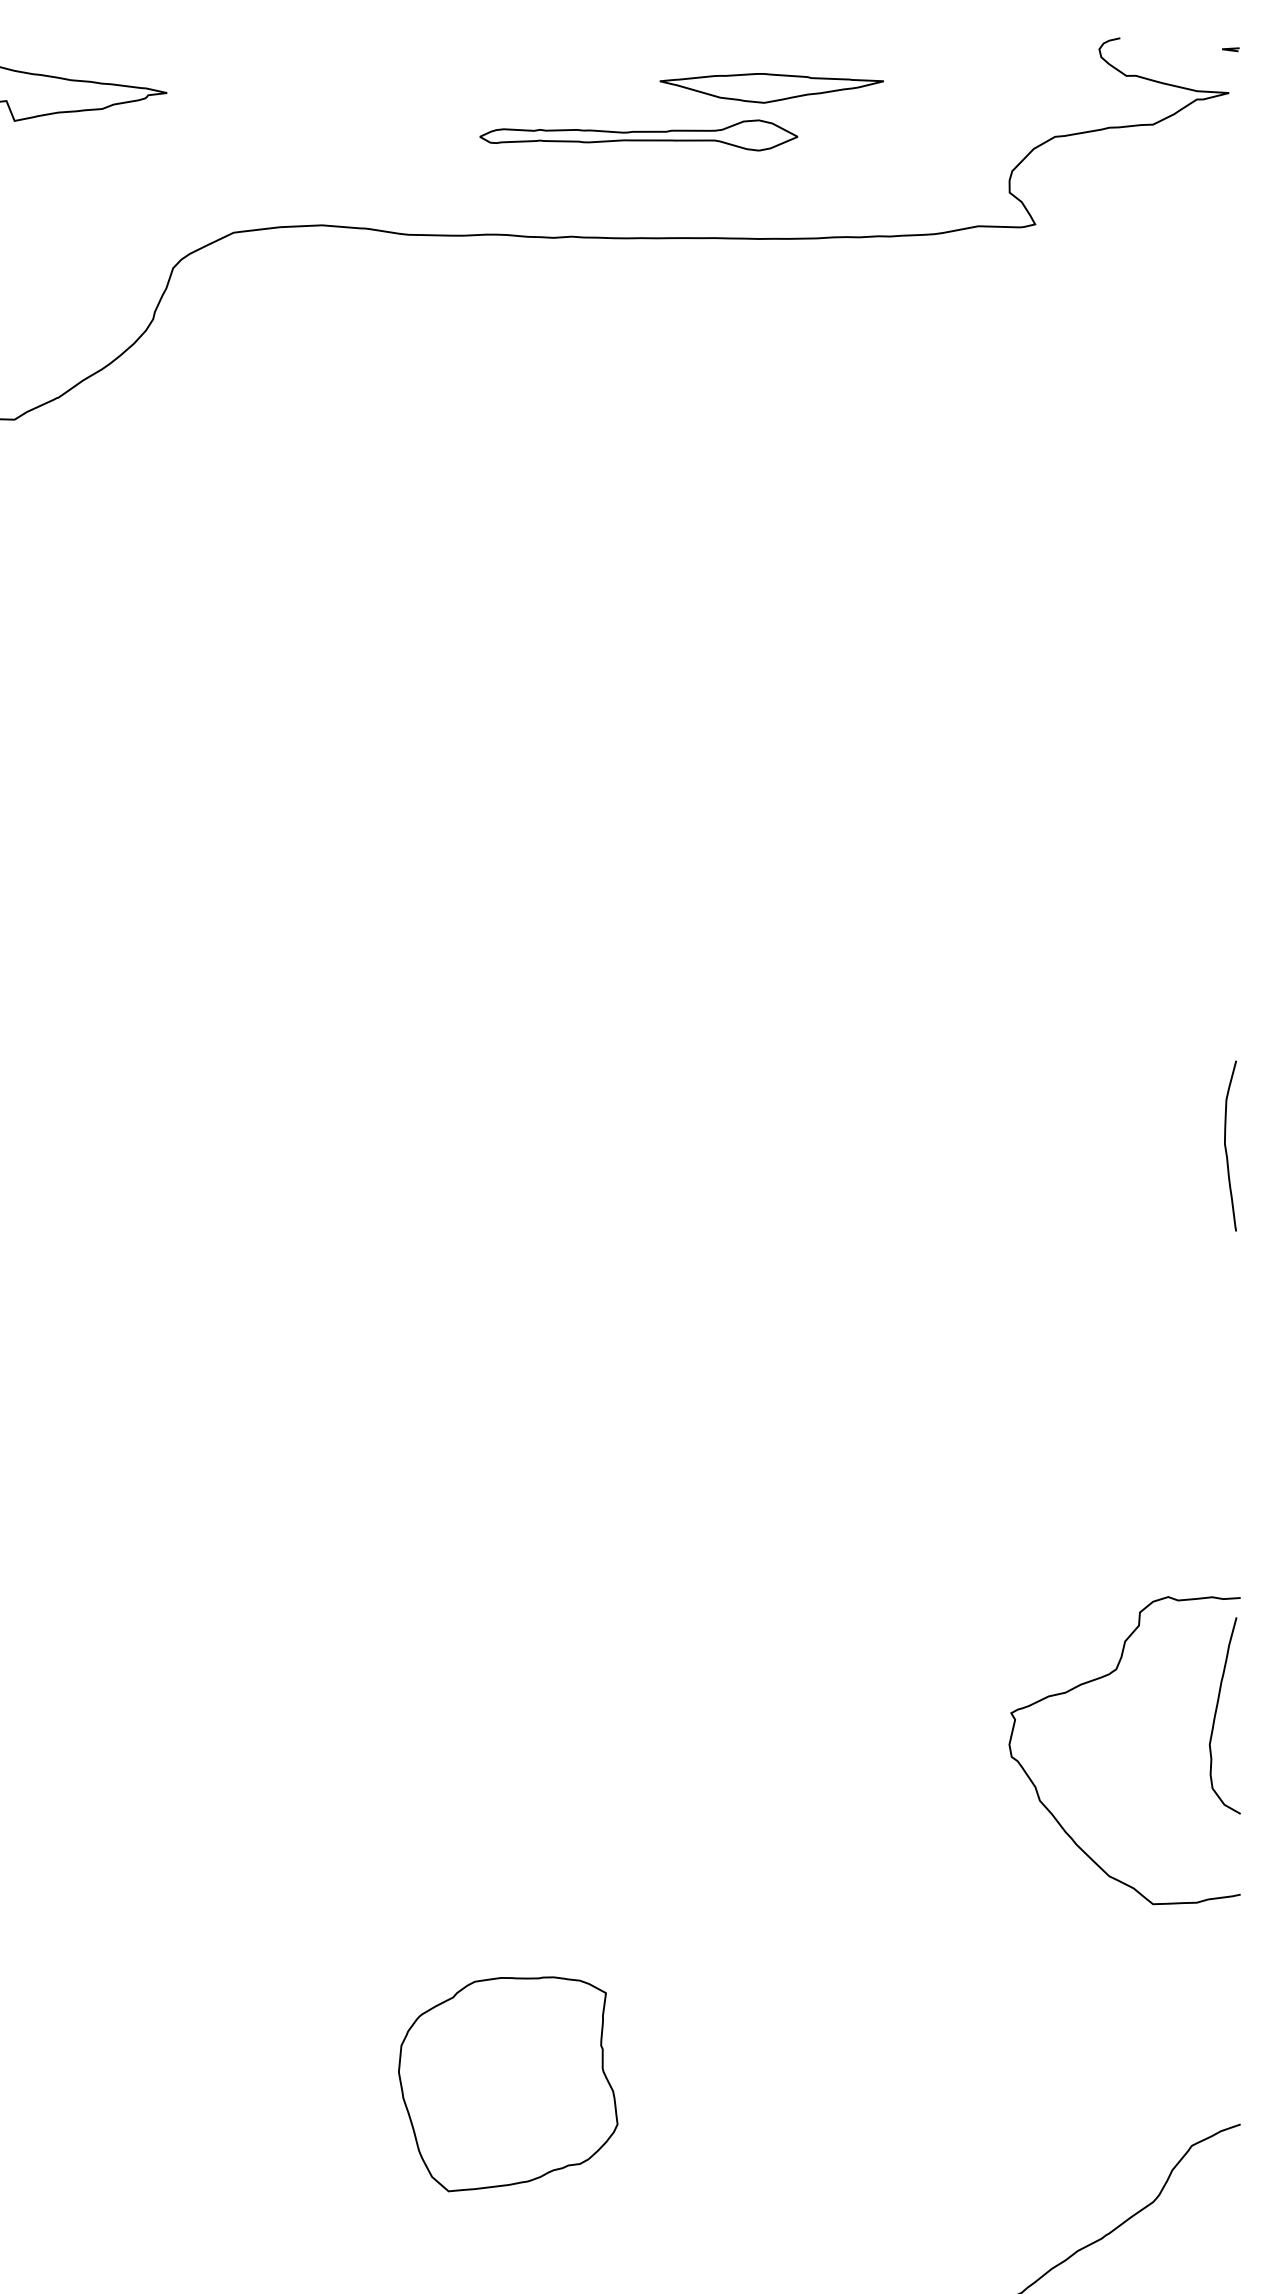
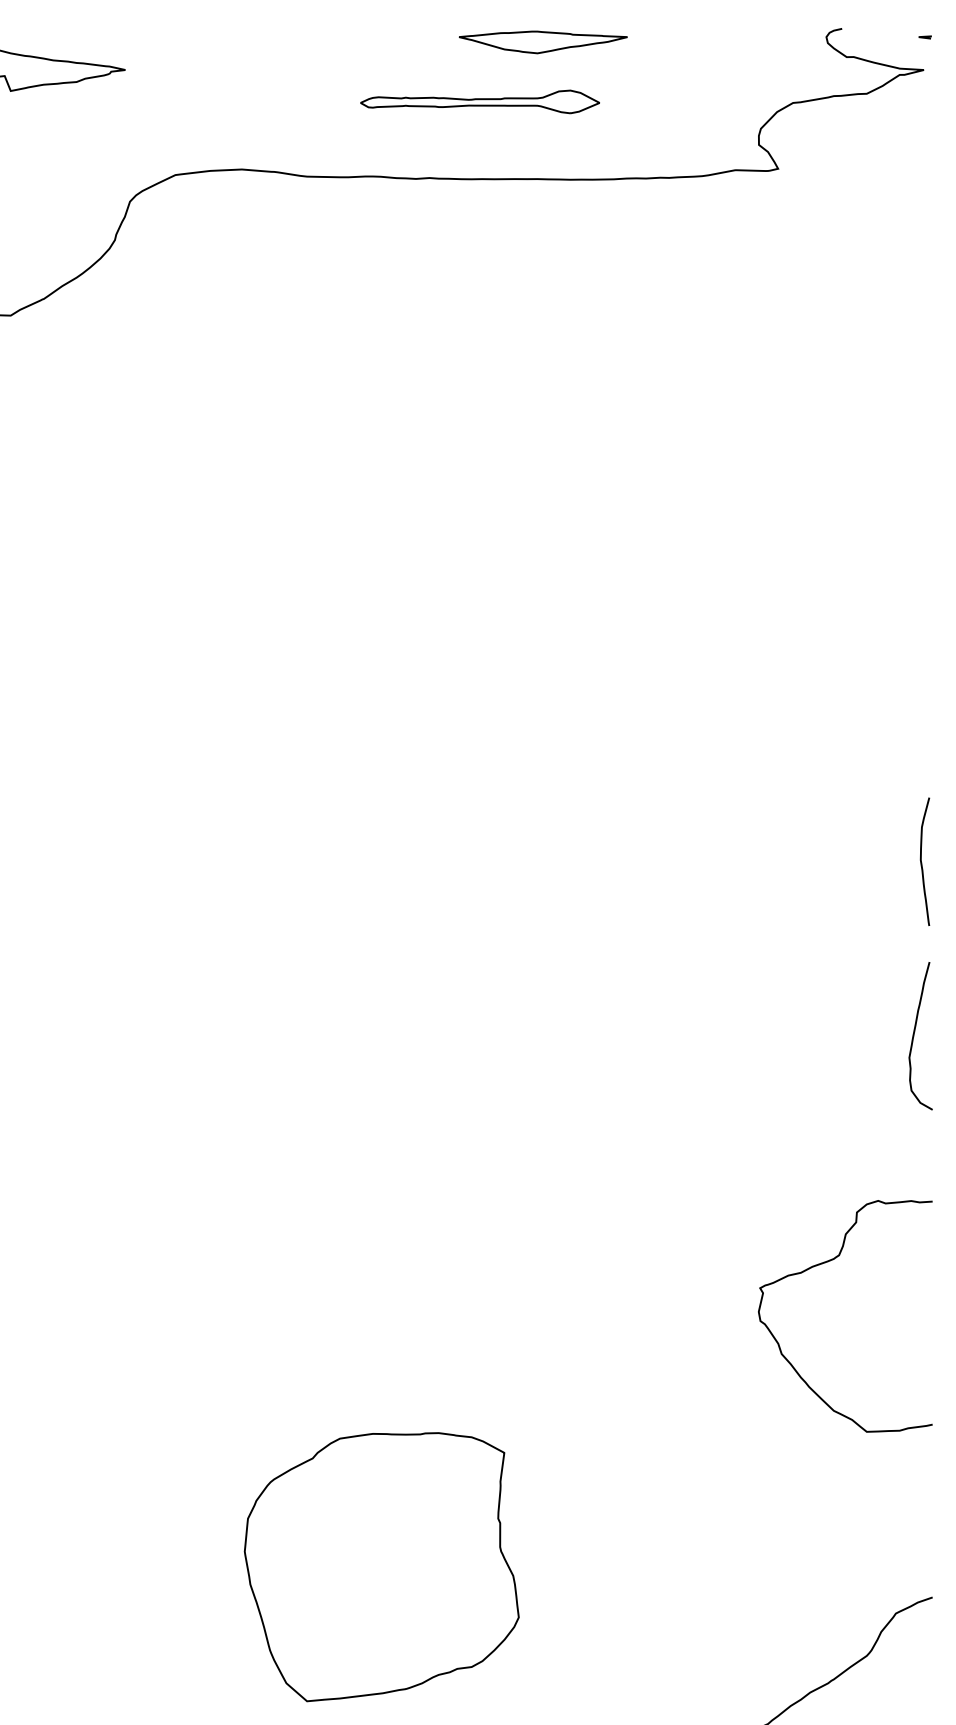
part: (771, 88) -> (543, 42), moved
curve: (1216, 1714) -> (914, 1035), moved
part: (508, 2084) -> (382, 1567), size x1.67

